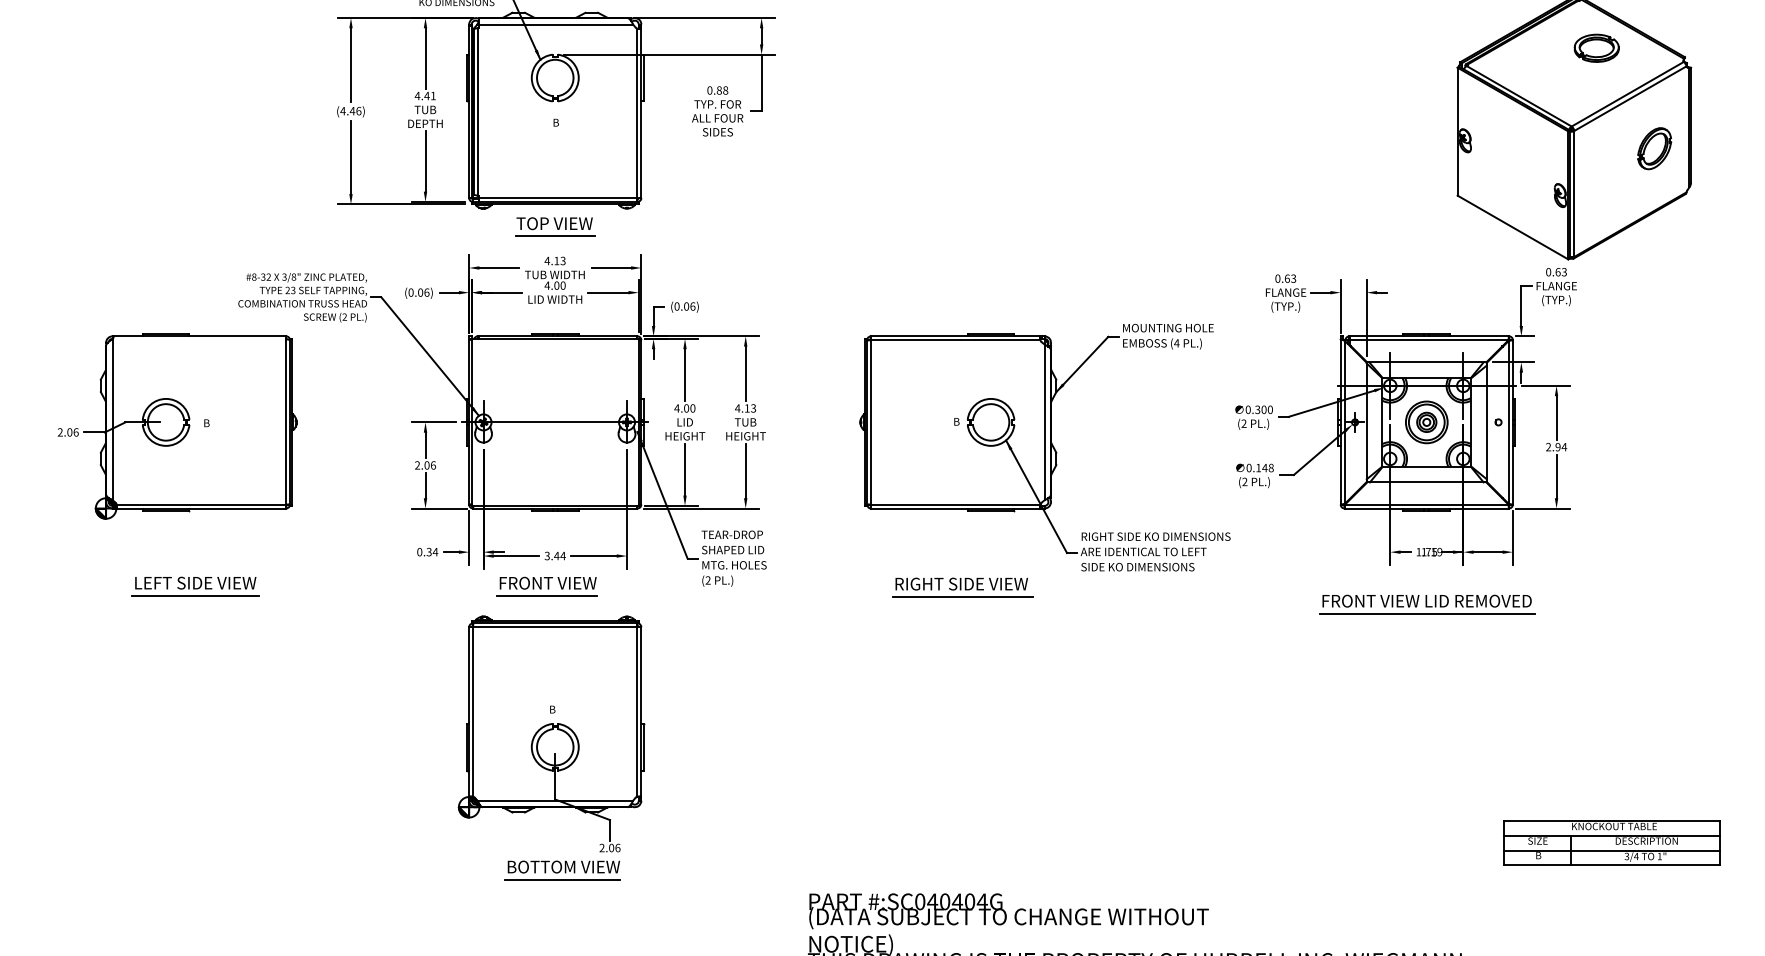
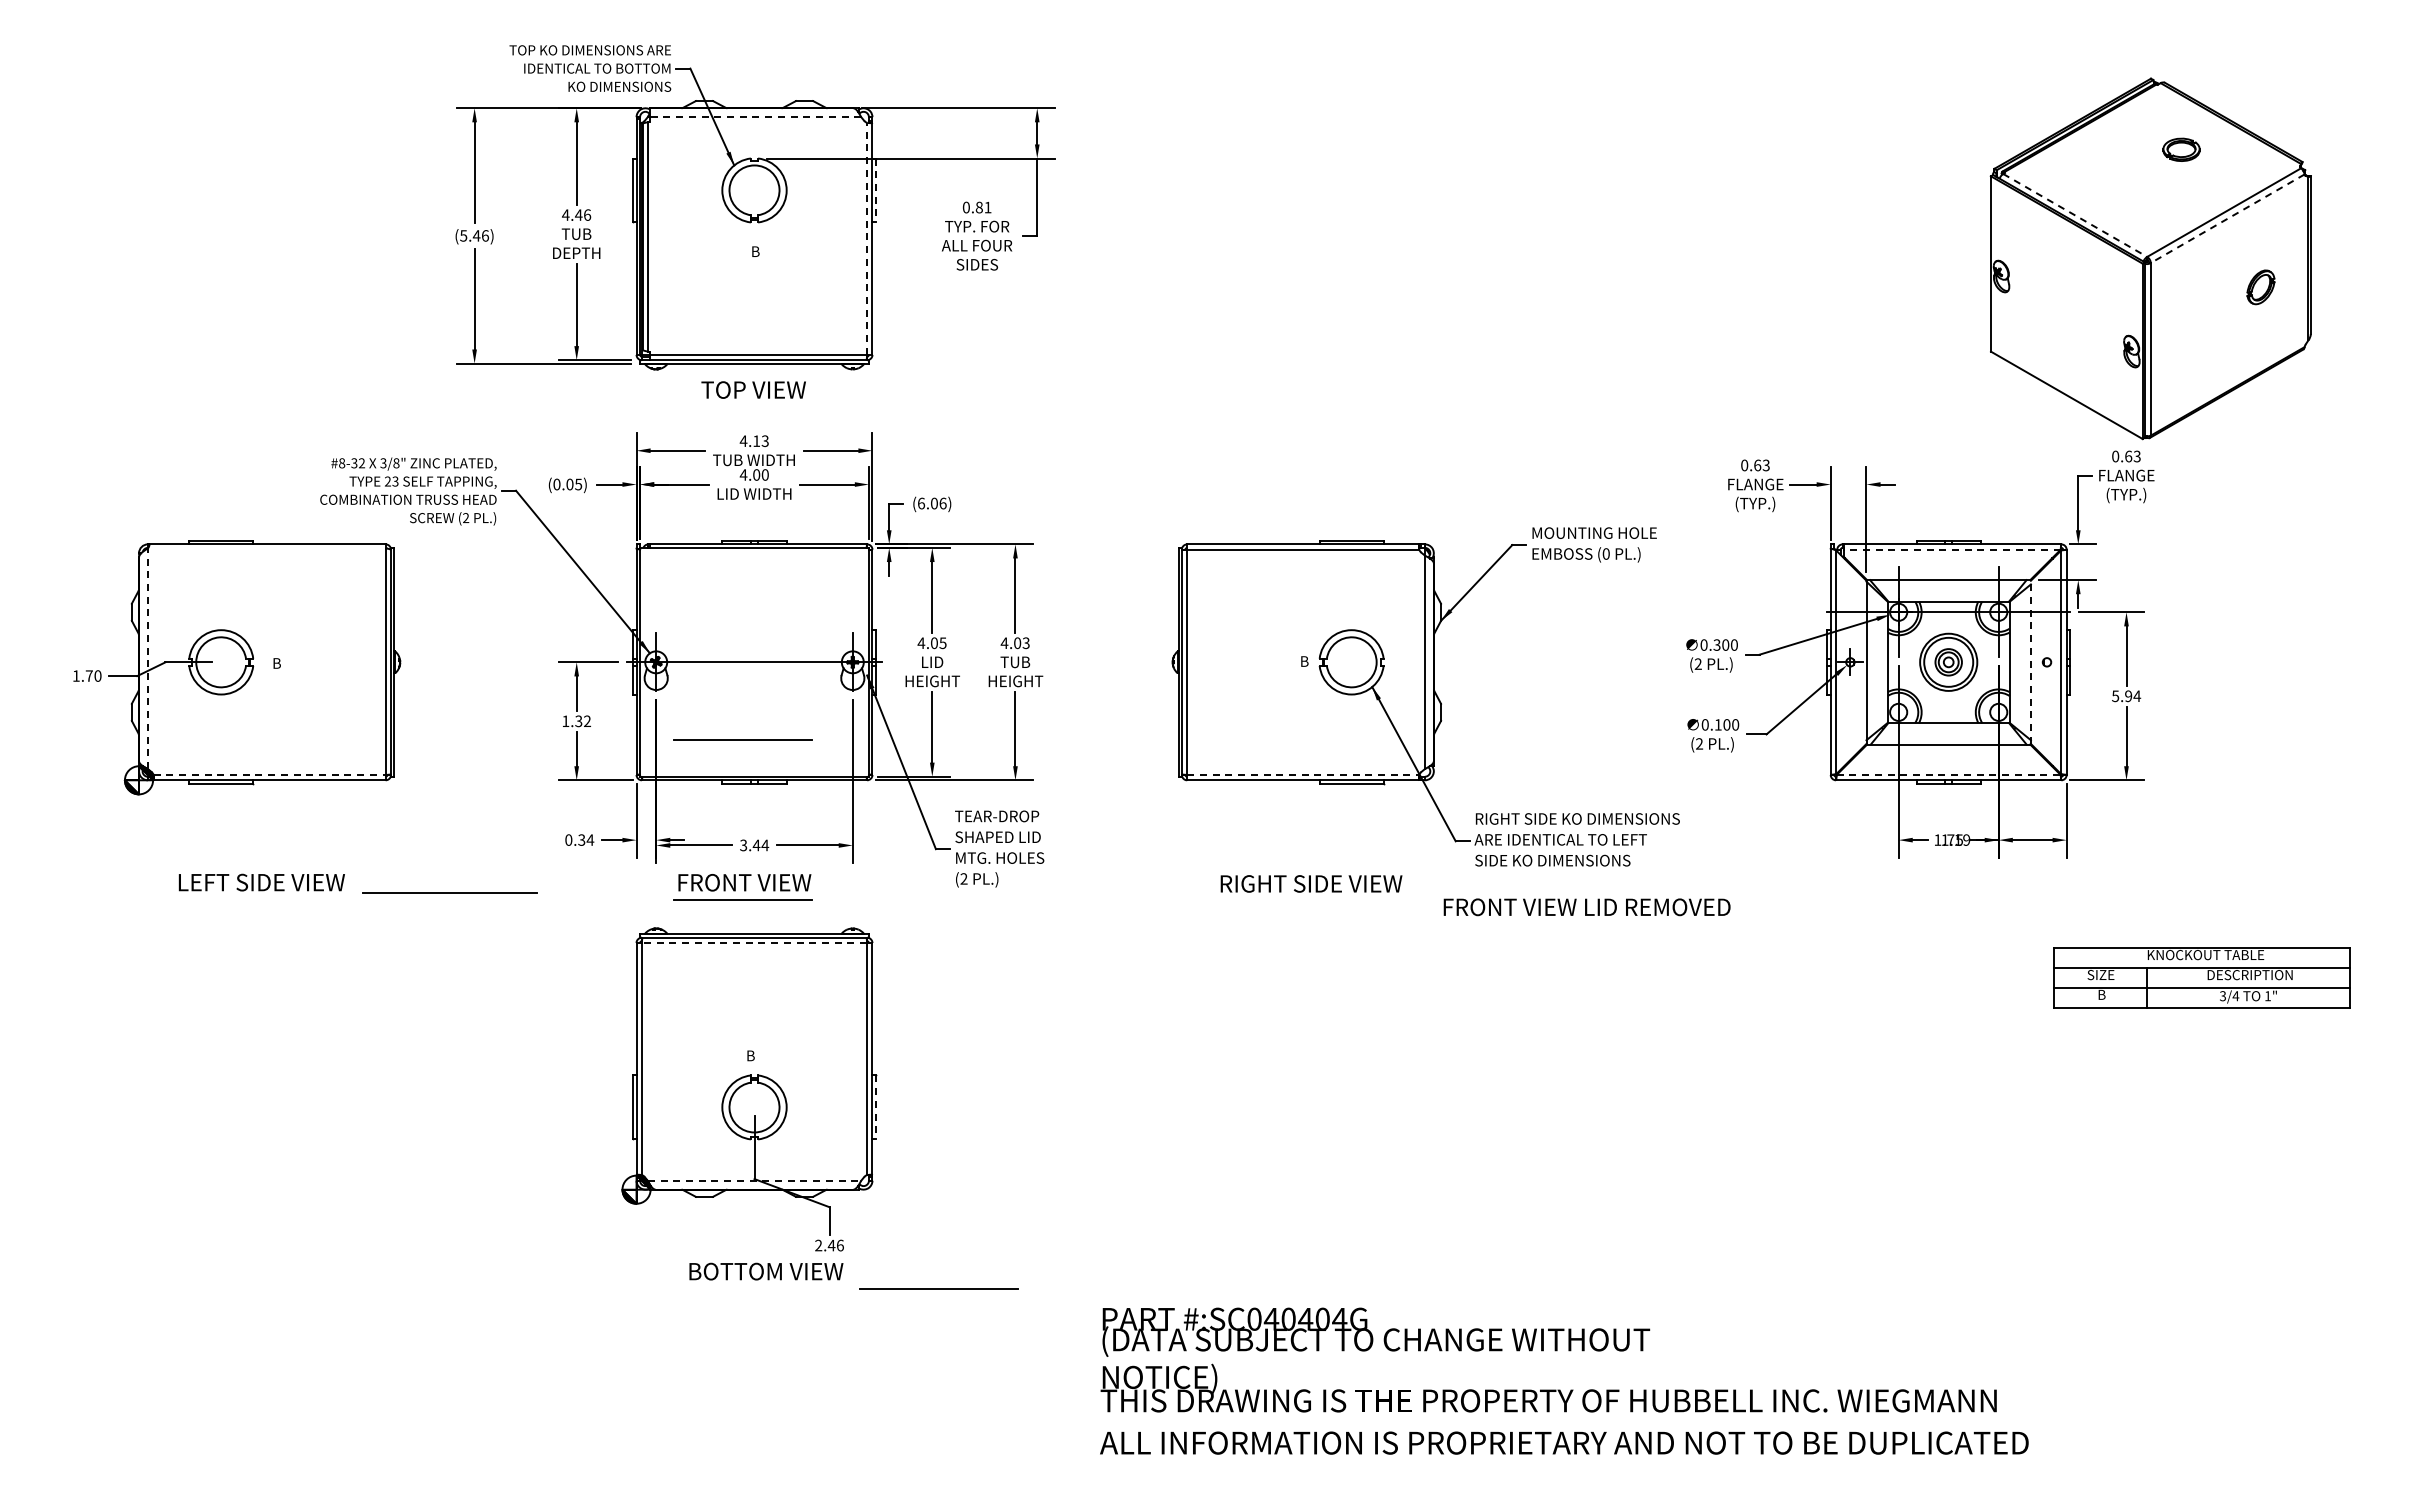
line: (555, 24) -> (755, 117), solid -> dashed
part: (1596, 48) -> (2181, 149), size x0.6
line: (644, 78) -> (876, 190), solid -> dashed
text: (725, 90) -> (987, 207), 0.88 -> 0.81
text: (433, 95) -> (587, 214), 4.41 -> 4.46
line: (1519, 96) -> (2075, 215), solid -> dashed
line: (1630, 98) -> (2227, 218), solid -> dashed
text: (342, 110) -> (463, 235), (4.46) -> (5.46)
line: (637, 113) -> (867, 238), solid -> dashed
part: (1654, 148) -> (2260, 287), size x0.6
line: (555, 236) -> (754, 407), removed
text: (426, 292) -> (578, 484), (0.06) -> (0.05)
text: (677, 306) -> (921, 503), (0.06) -> (6.06)
line: (1428, 340) -> (1951, 549), solid -> dashed
text: (1177, 342) -> (1606, 553), (4 -> (0
text: (692, 407) -> (942, 642), 4.00 -> 4.05
text: (747, 408) -> (1017, 643), 4.13 -> 4.03
line: (112, 419) -> (147, 658), solid -> dashed
line: (1486, 422) -> (2030, 662), solid -> dashed
text: (67, 432) -> (86, 675), 2.06 -> 1.70
text: (1548, 447) -> (2115, 696), 2.94 -> 5.94
text: (425, 465) -> (576, 721), 2.06 -> 1.32
text: (1268, 467) -> (1731, 724), 0.148 -> 0.100
line: (546, 478) -> (742, 739), added
line: (202, 504) -> (270, 774), solid -> dashed
line: (955, 504) -> (1303, 774), solid -> dashed
line: (1427, 504) -> (1949, 774), solid -> dashed
line: (195, 595) -> (449, 892), moved
line: (962, 596) -> (1312, 901), removed
text: (1426, 601) -> (1586, 907), moved
line: (1427, 613) -> (1949, 924), removed
line: (555, 627) -> (754, 943), solid -> dashed
line: (644, 747) -> (876, 1107), solid -> dashed
line: (555, 800) -> (754, 1180), solid -> dashed
part: (1611, 842) -> (2201, 977), moved
text: (611, 848) -> (831, 1245), 2.06 -> 2.46
line: (561, 879) -> (938, 1288), moved

